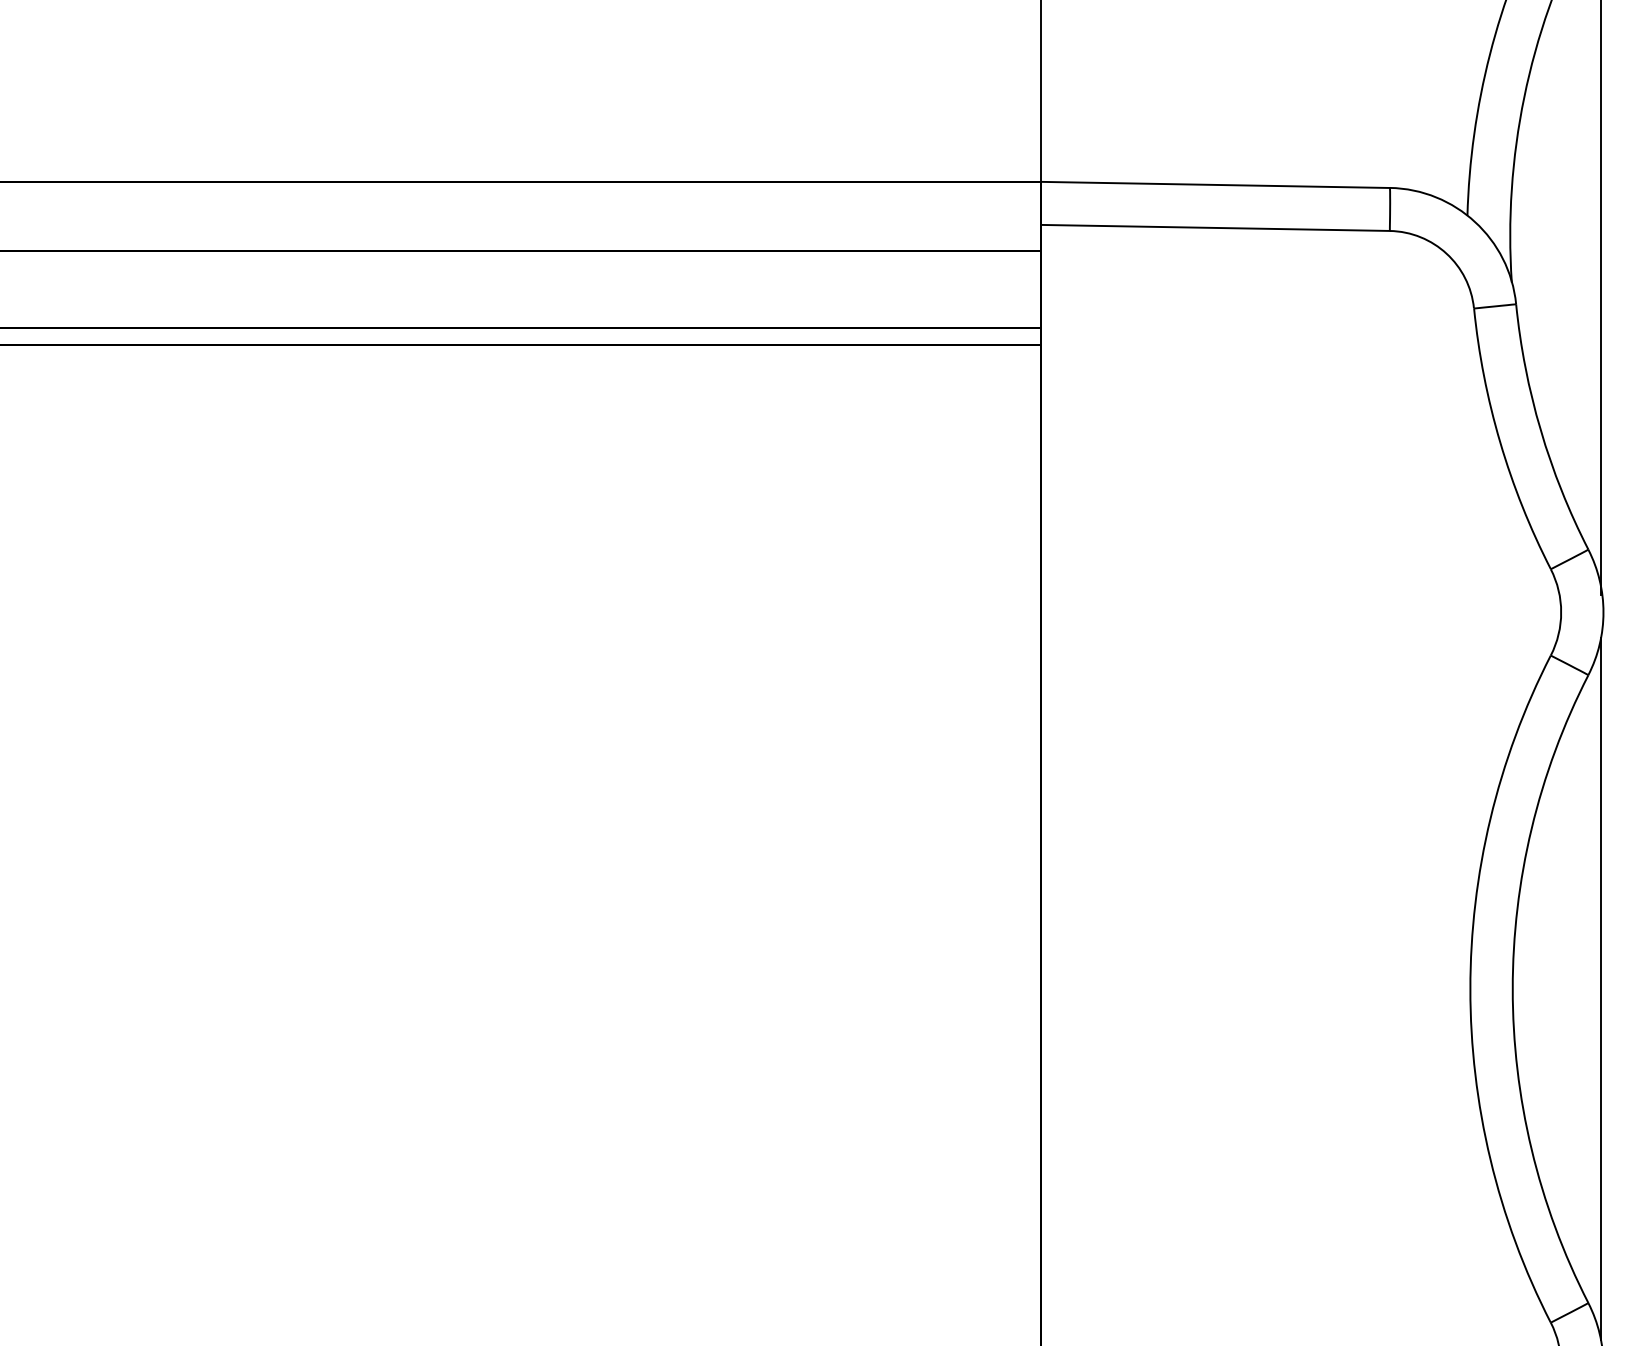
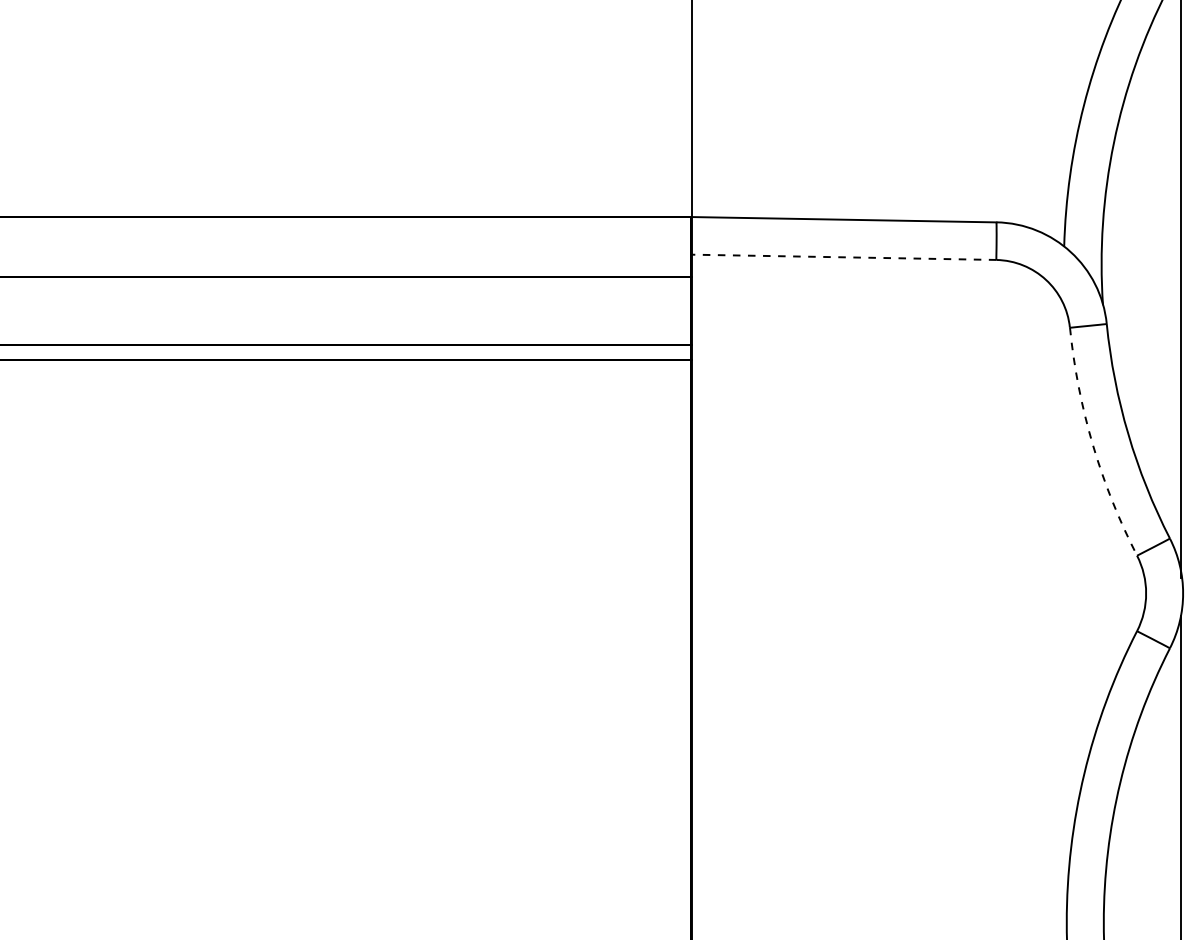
line: (1215, 227) -> (843, 256), solid -> dashed
arc: (1500, 442) -> (1093, 444), solid -> dashed

